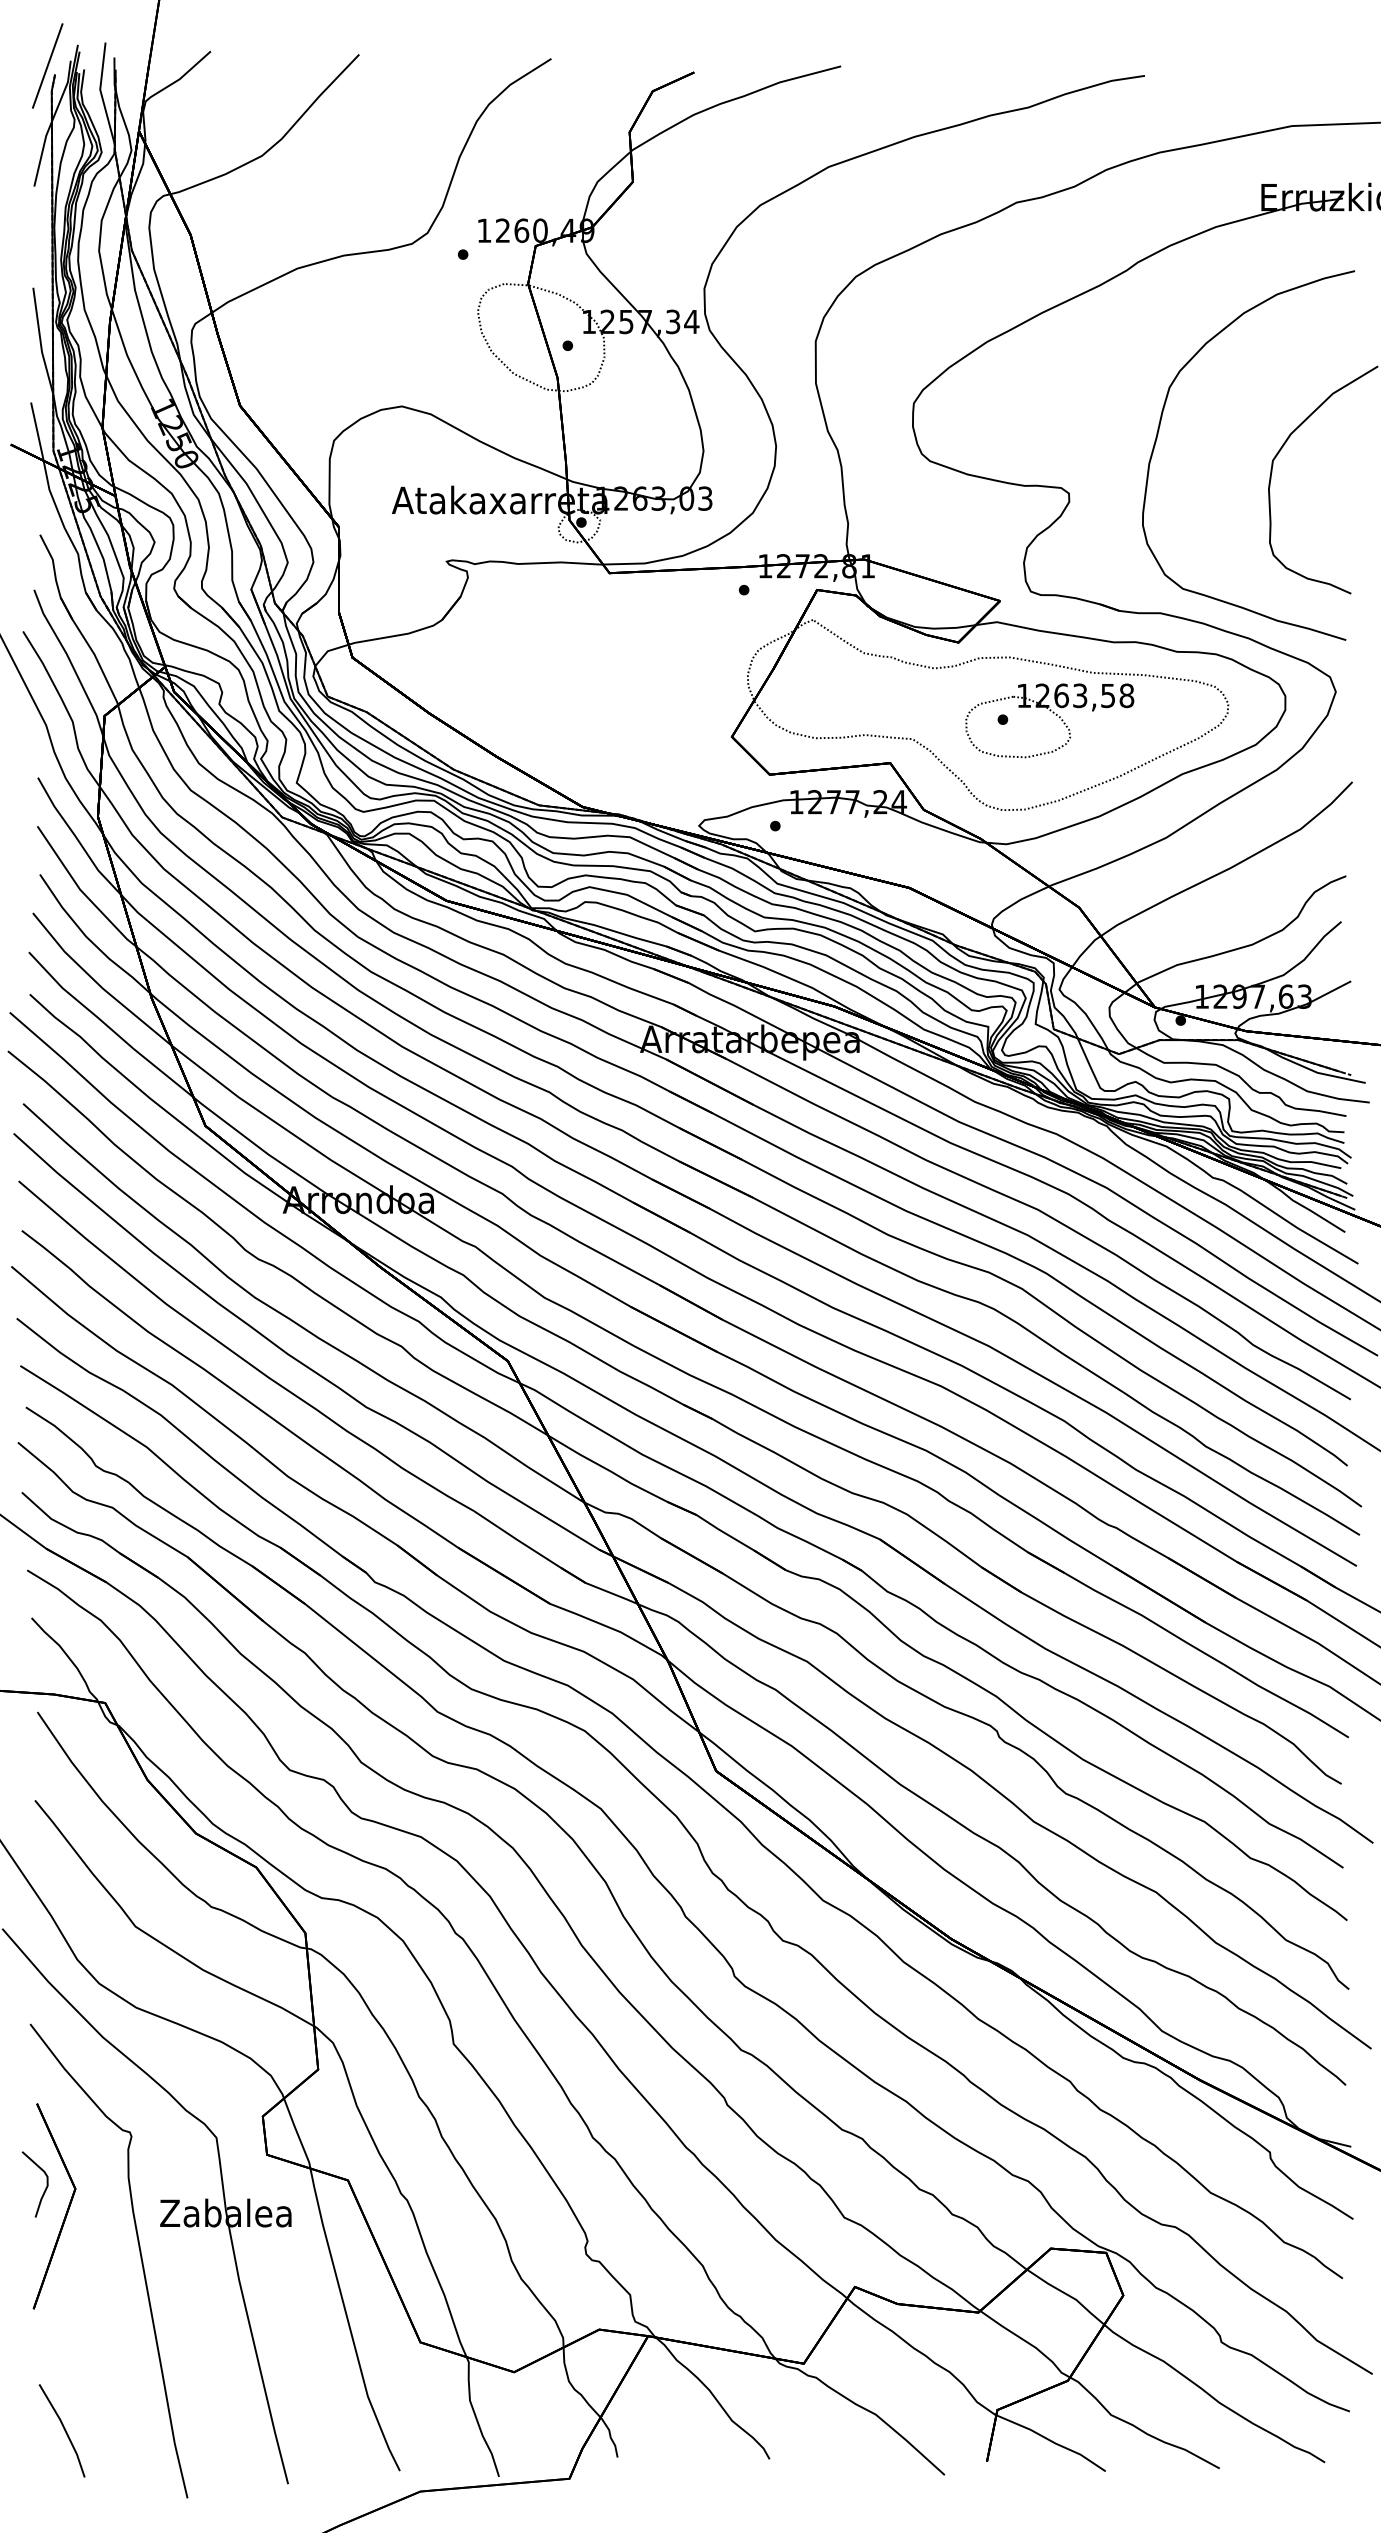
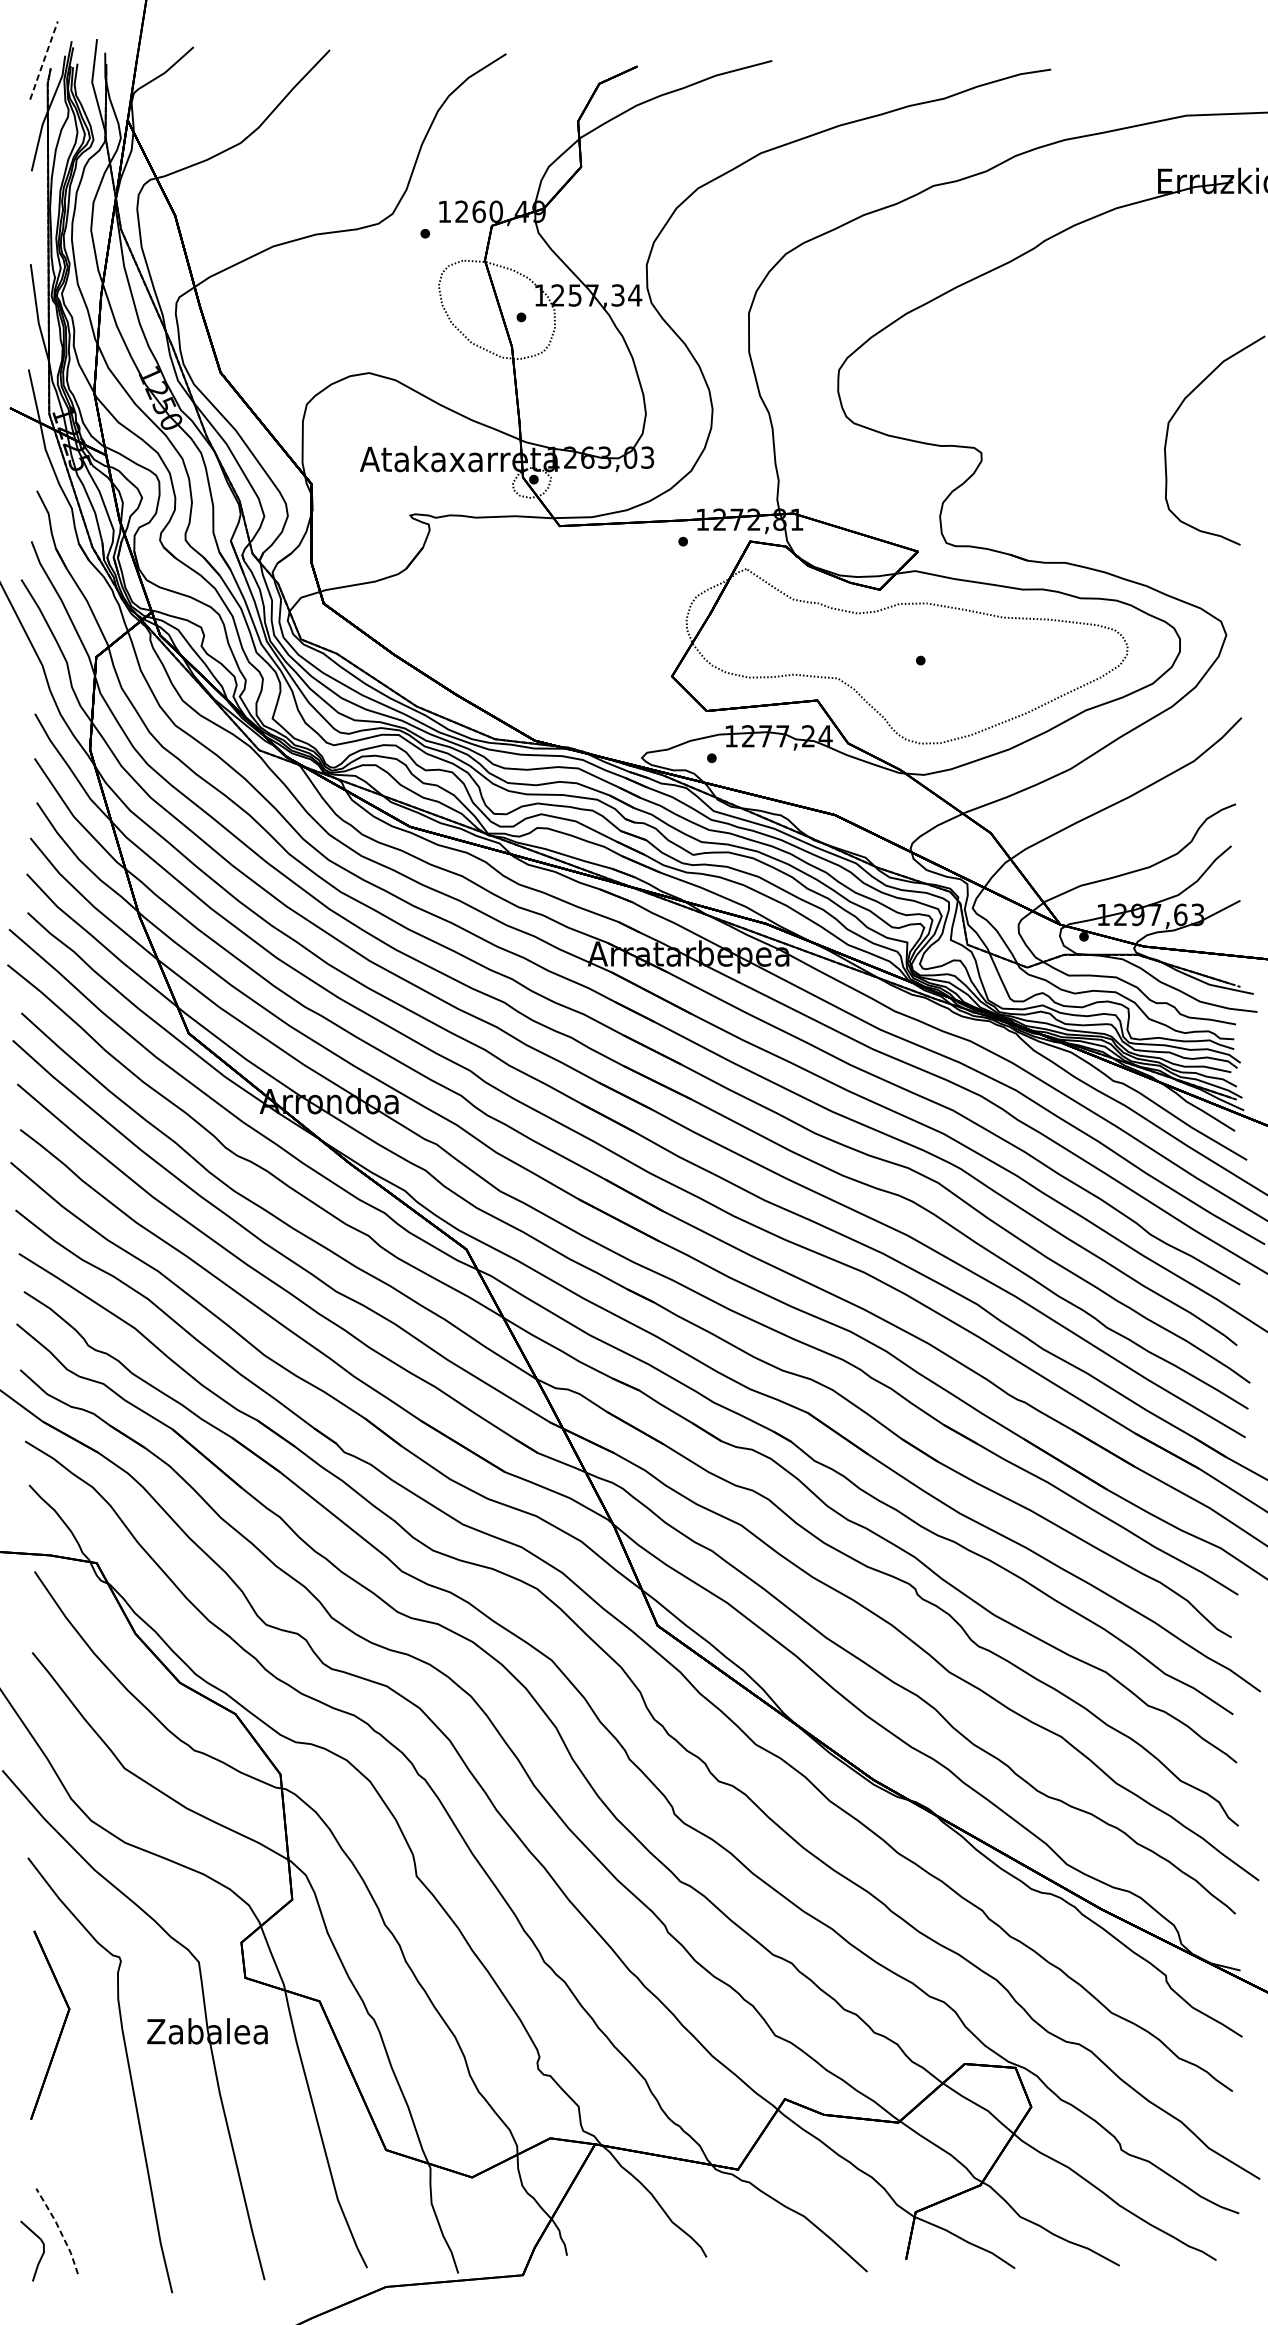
line: (47, 65) -> (43, 60), solid -> dashed
curve: (1158, 434) -> (1063, 398), removed
part: (1055, 715) -> (969, 656), removed
curve: (45, 2187) -> (41, 2253), moved
line: (64, 2429) -> (59, 2230), solid -> dashed

